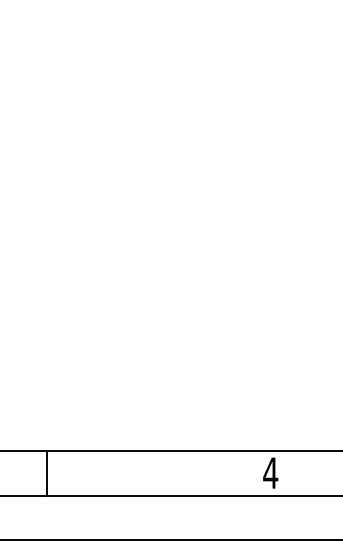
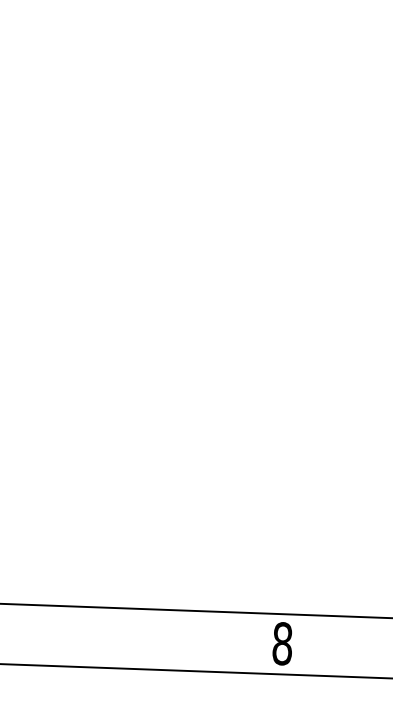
text: (270, 473) -> (282, 644), 4 -> 8

